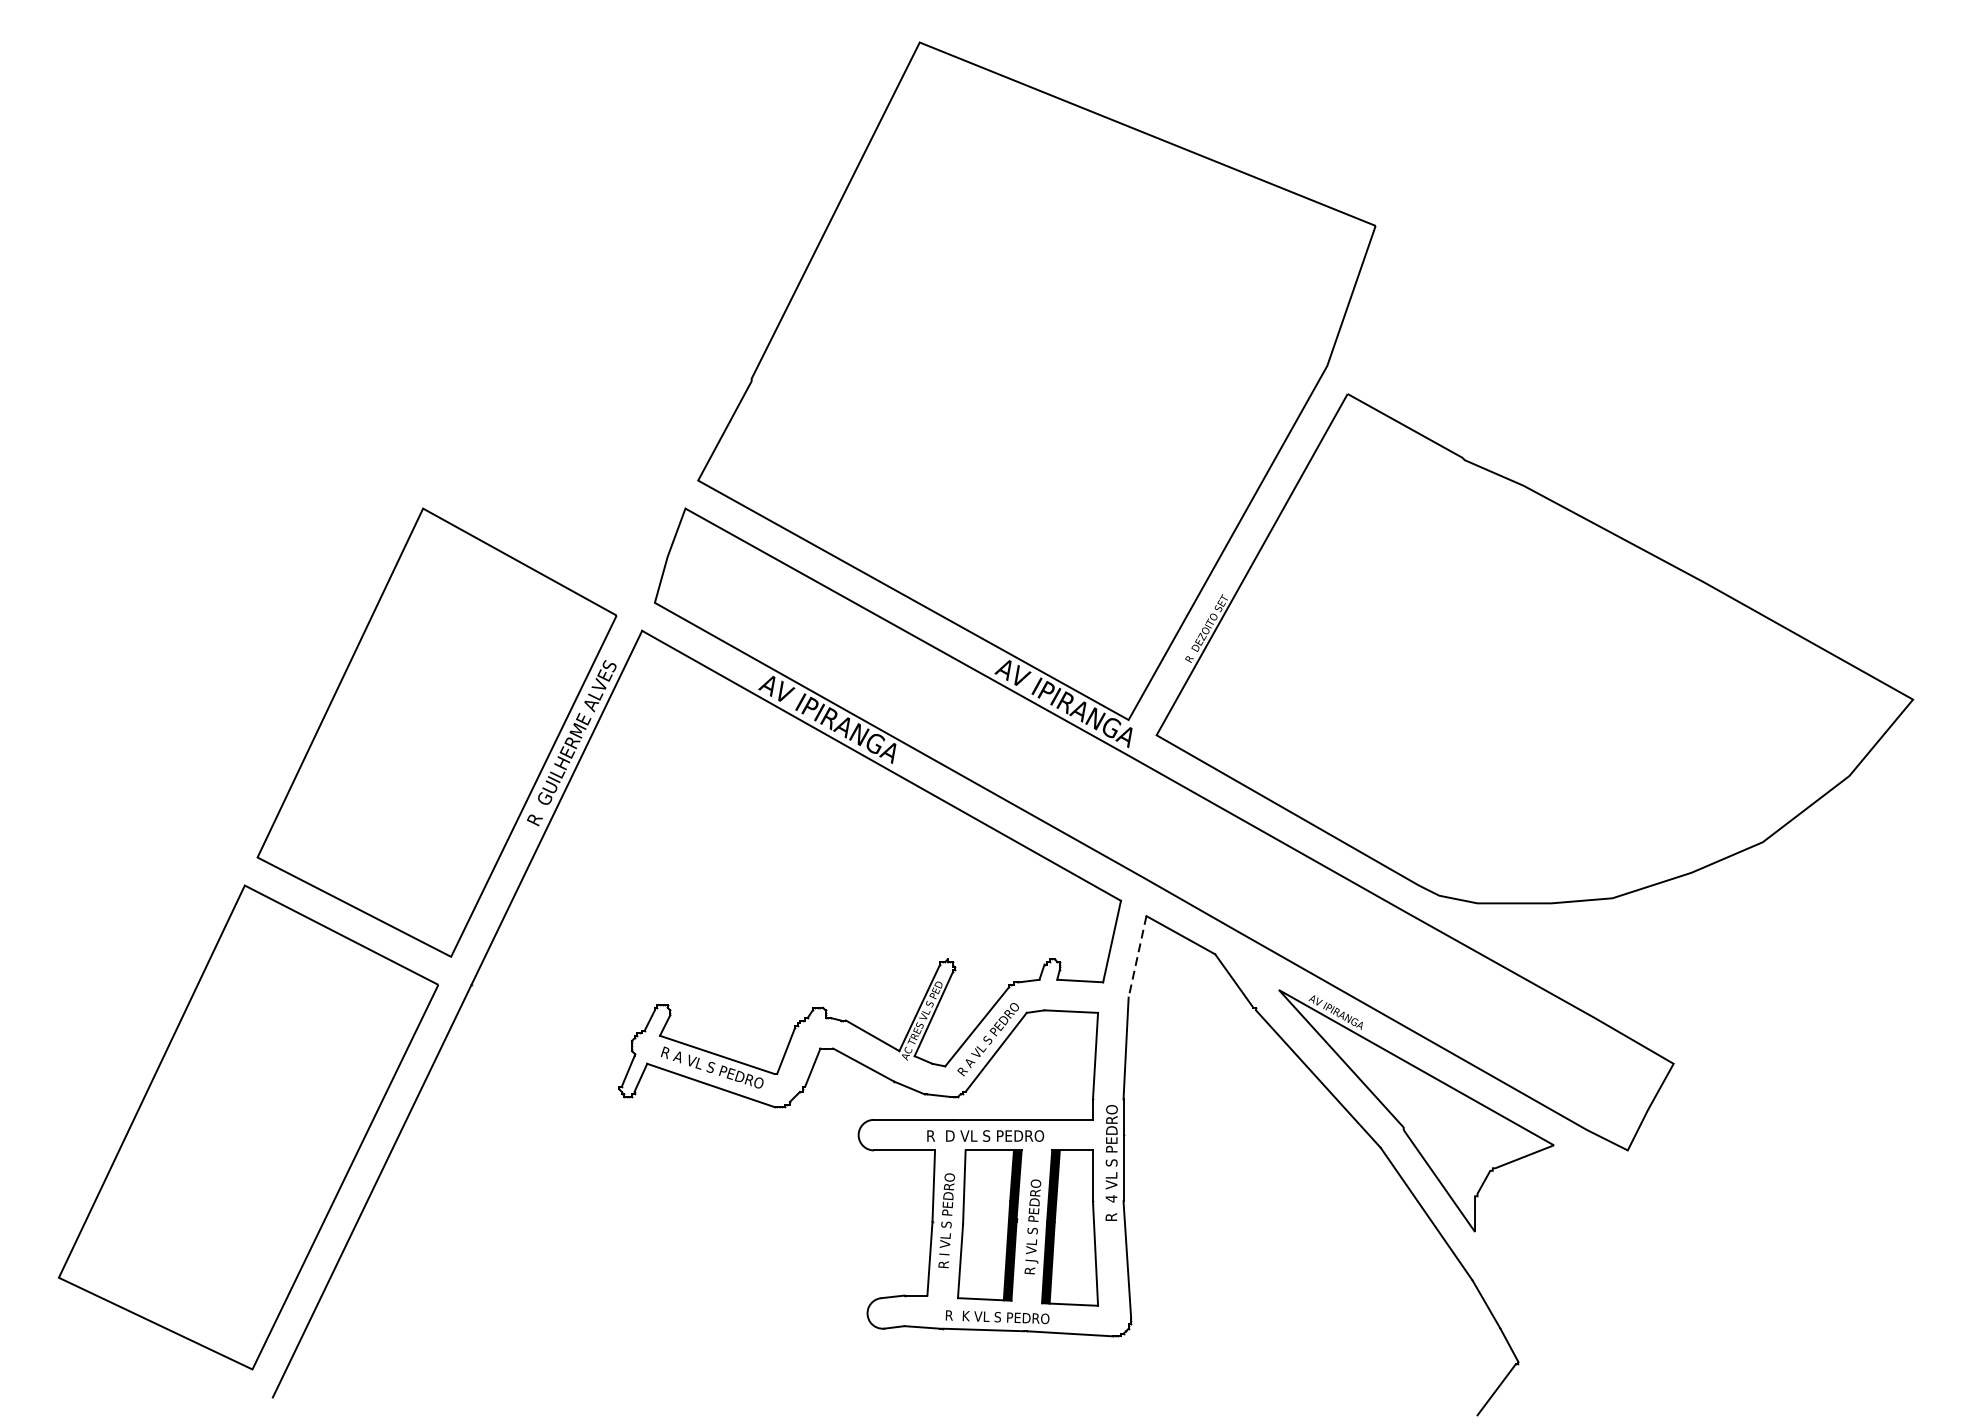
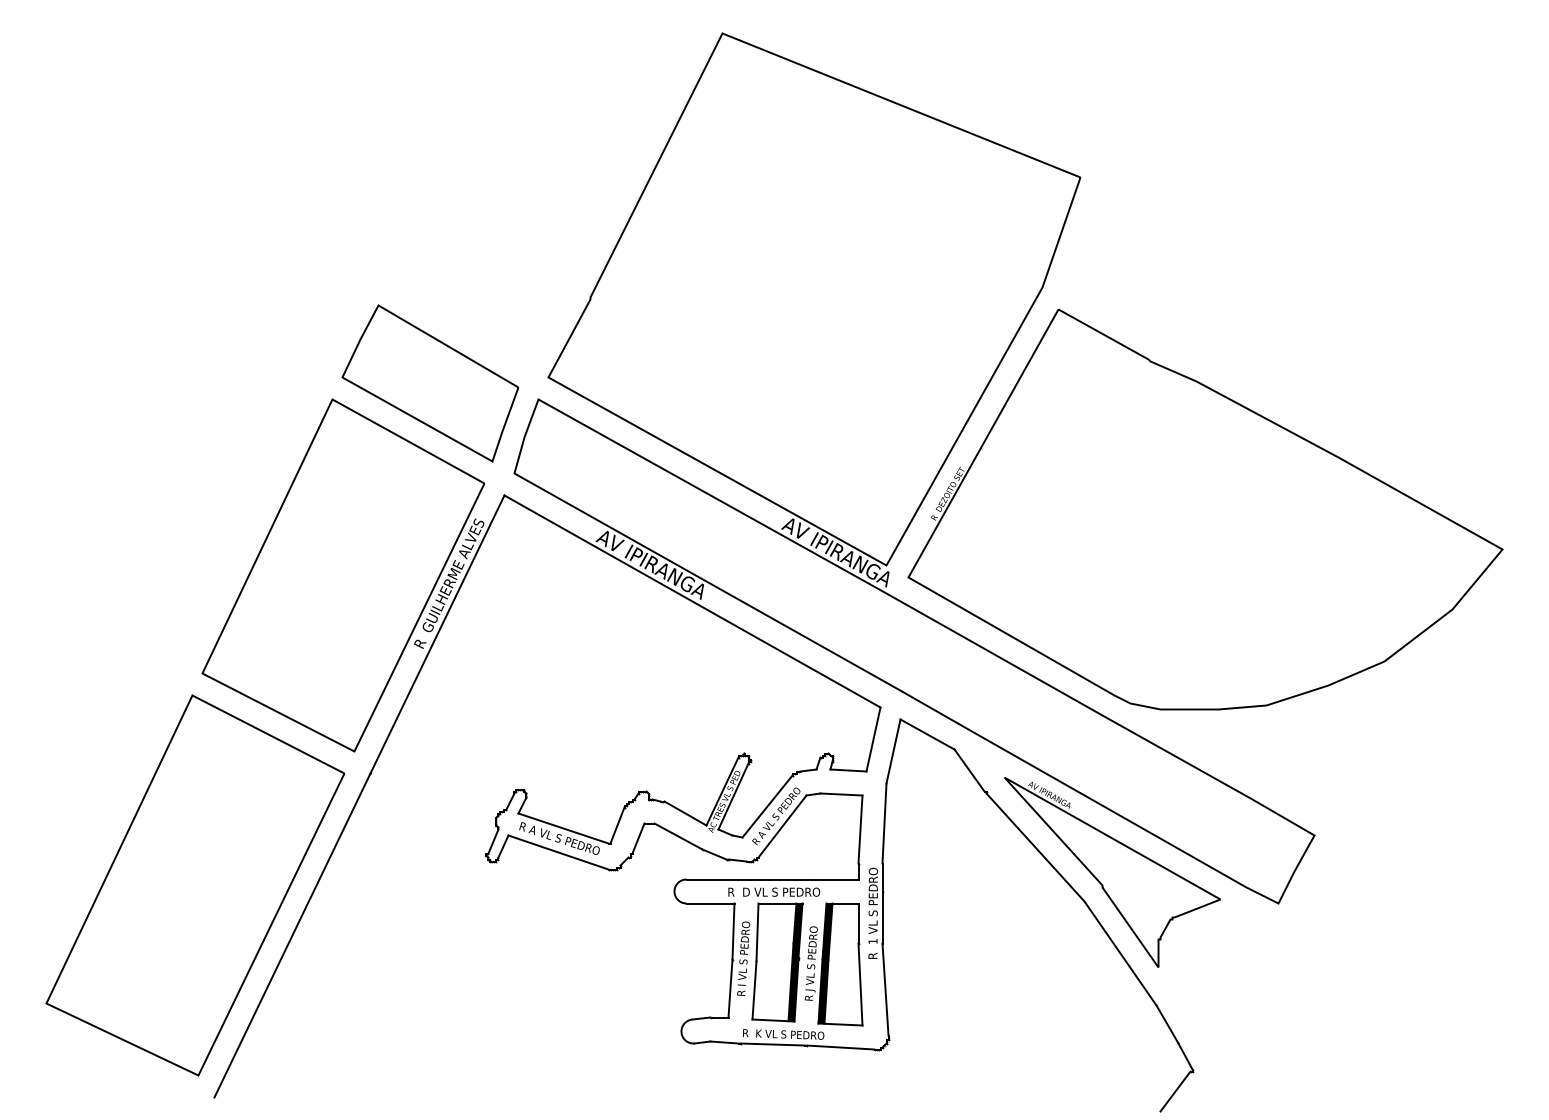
part: (547, 488) -> (430, 383), added
line: (1137, 956) -> (893, 751), dashed -> solid
text: (1110, 1198) -> (872, 941), 4 -> 1

